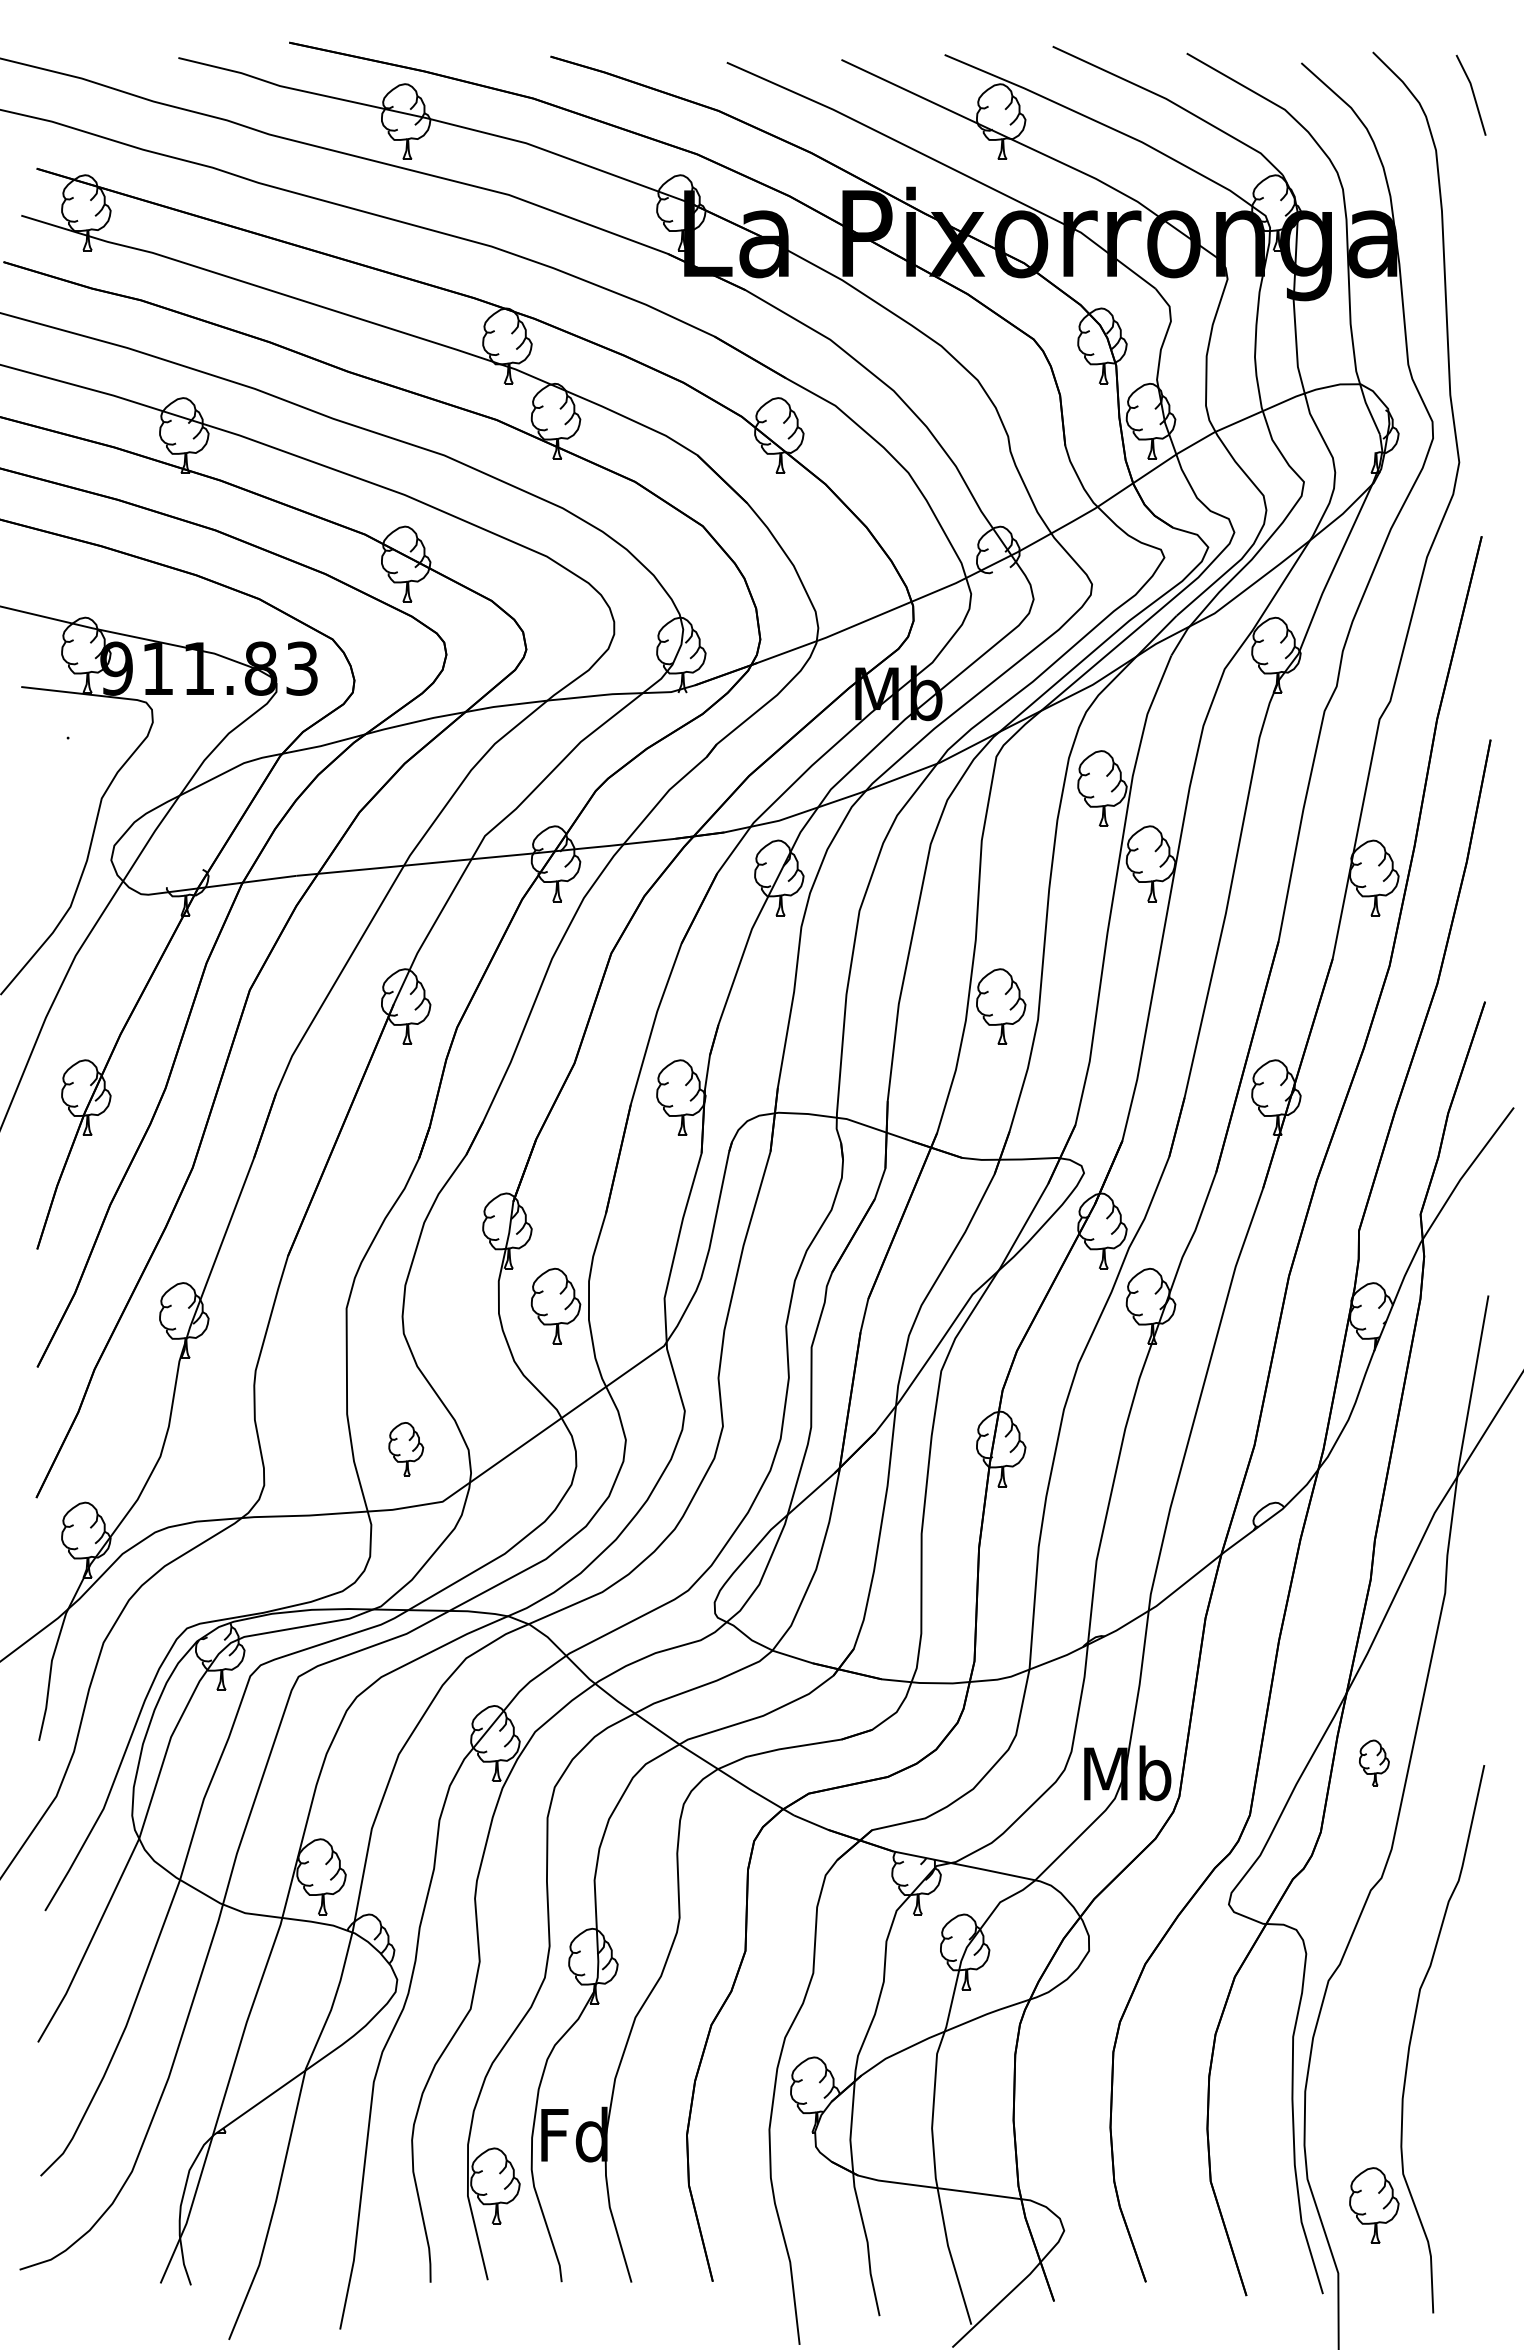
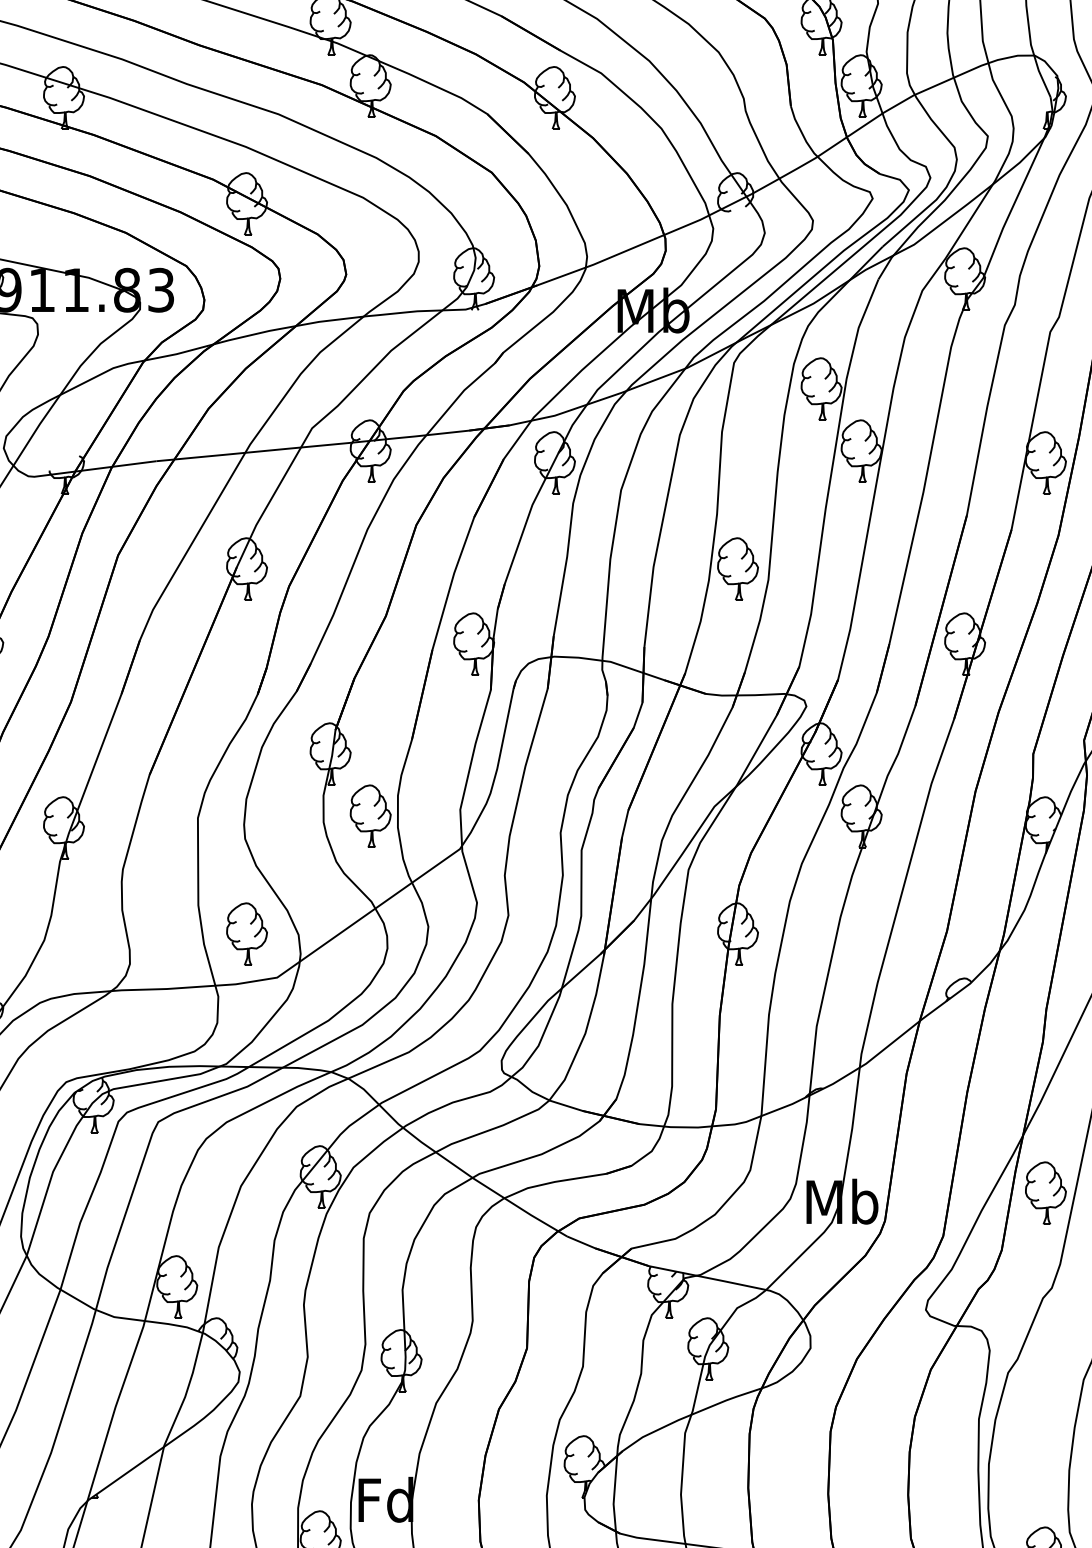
part: (406, 1448) -> (247, 933), size x1.43
part: (1374, 1762) -> (1046, 1192), size x1.67

